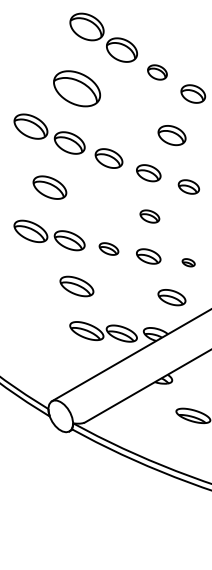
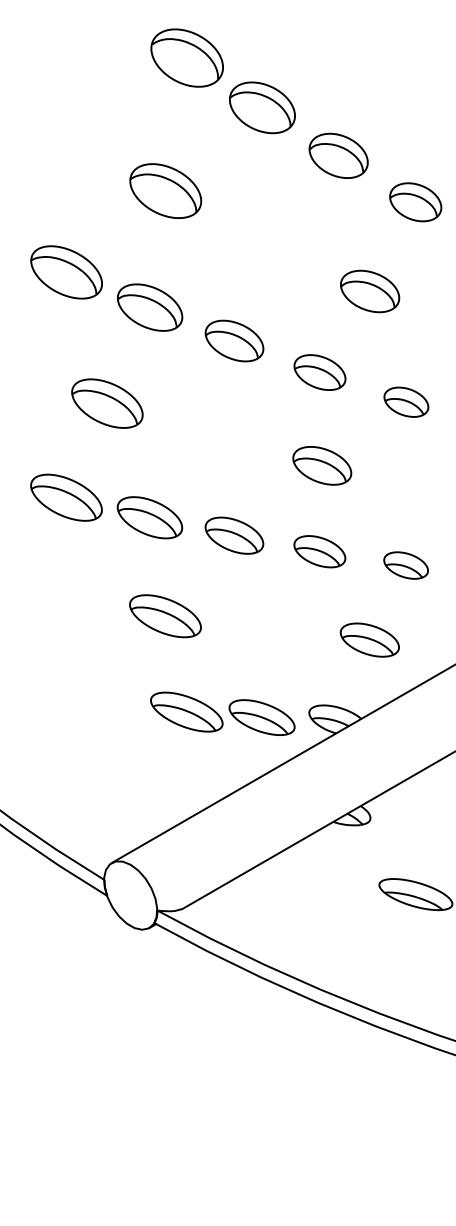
part: (157, 72) -> (338, 155), size x1.43
part: (76, 88) -> (164, 190), size x0.71
part: (149, 216) -> (321, 465), size x1.43
part: (108, 248) -> (233, 534), size x1.43
part: (188, 262) -> (405, 564), size x1.67

